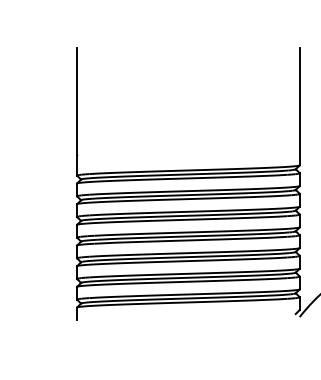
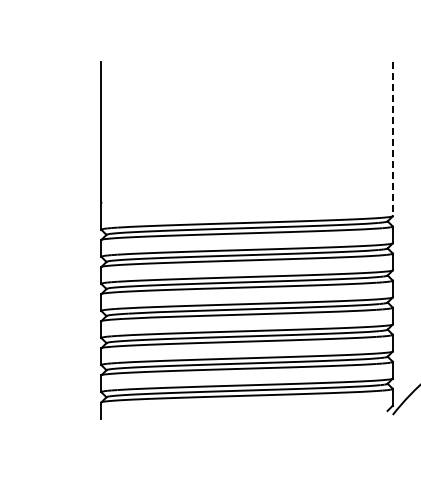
line: (299, 106) -> (392, 139), solid -> dashed

